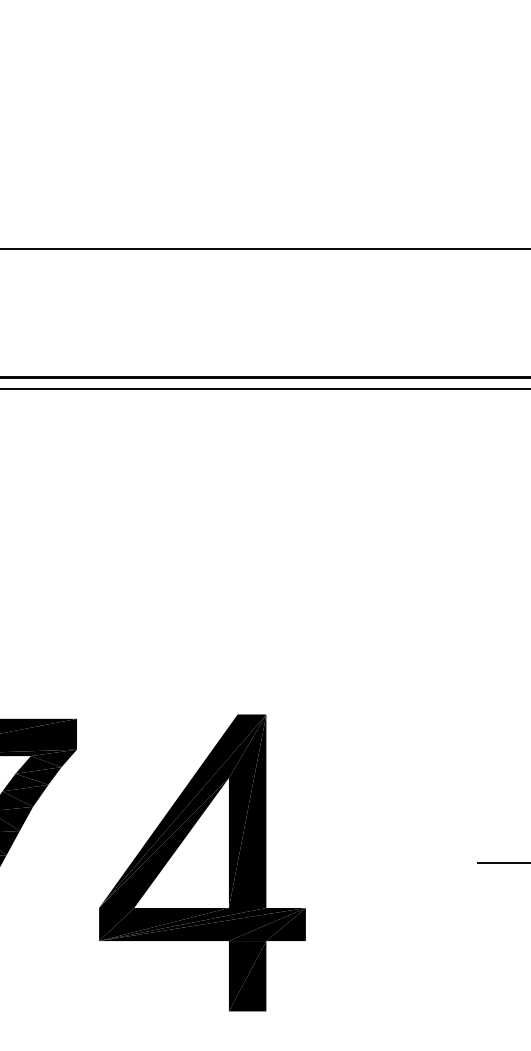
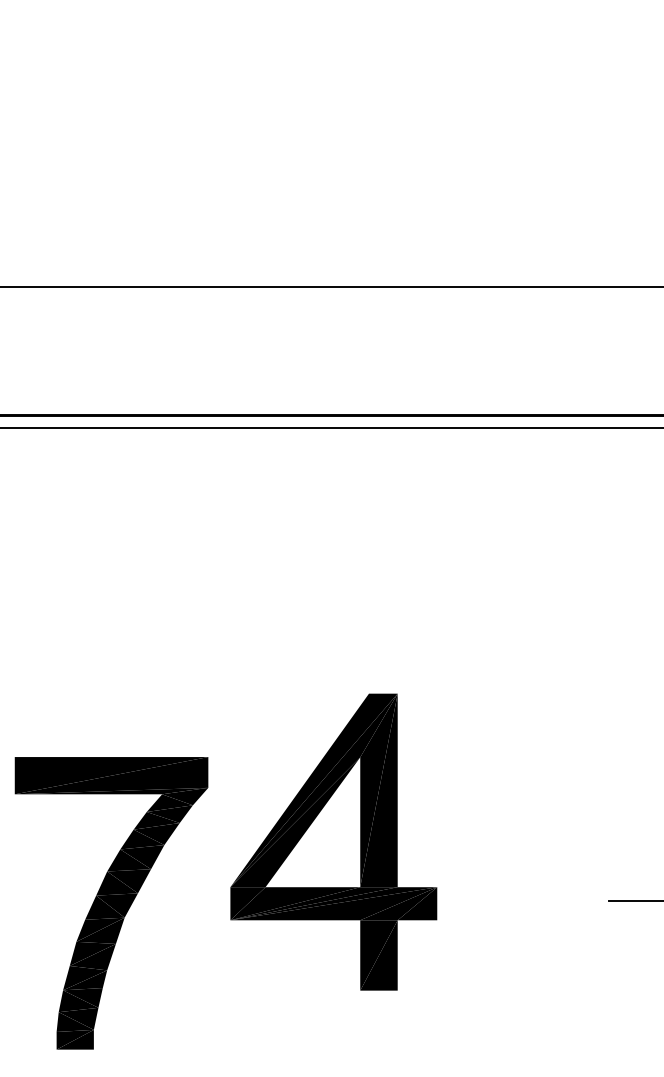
part: (202, 862) -> (333, 841), moved

